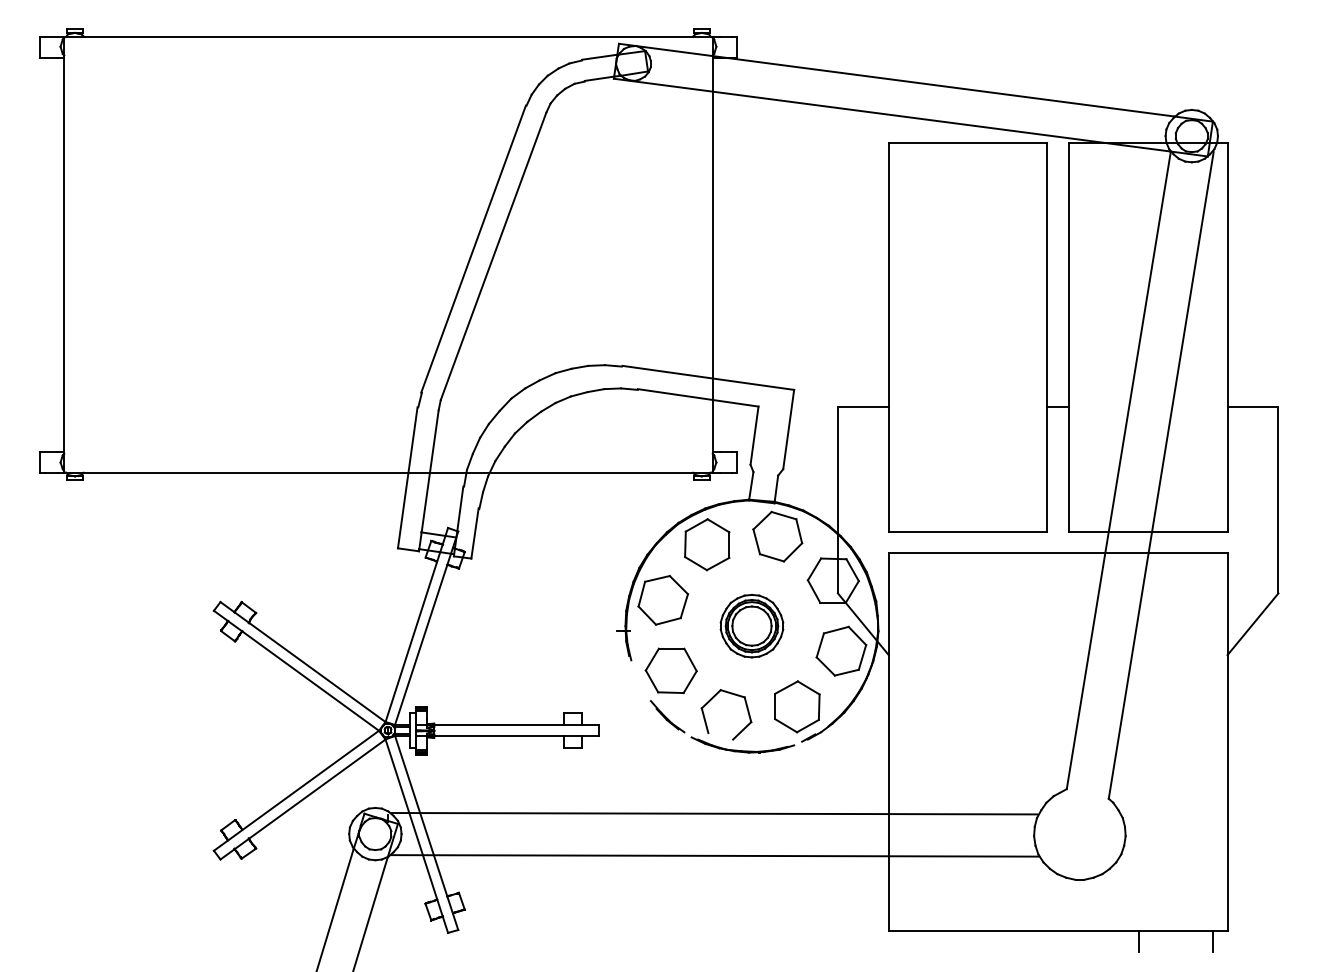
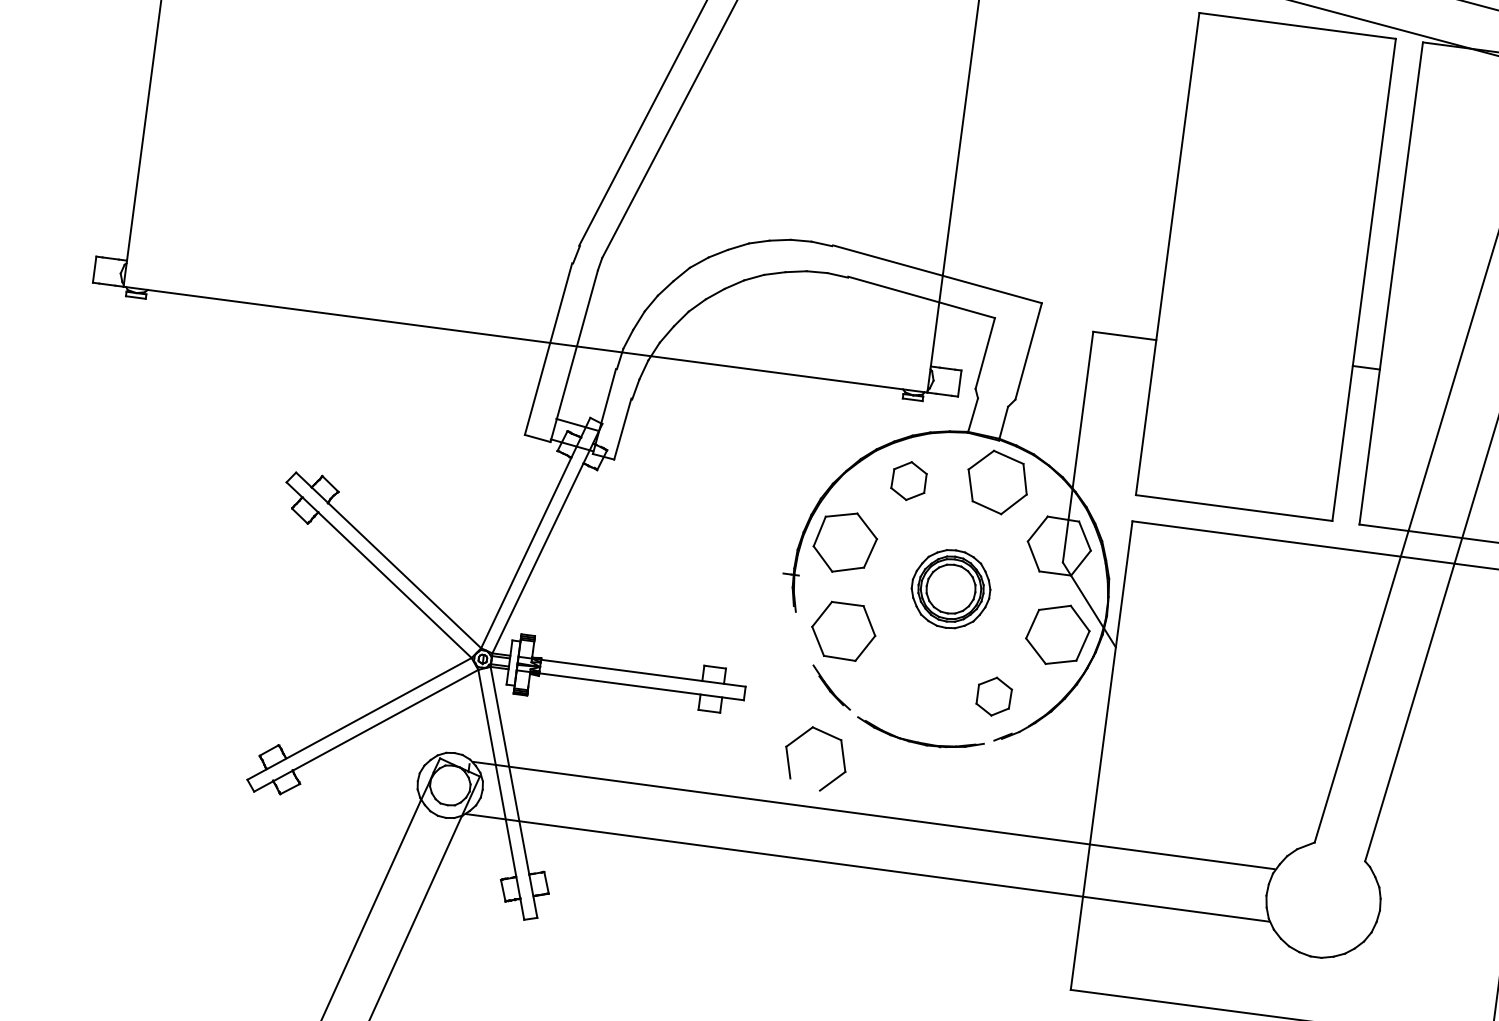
part: (707, 544) -> (909, 480), size x0.6
part: (712, 699) -> (801, 737), moved
part: (797, 706) -> (994, 696), size x0.6

